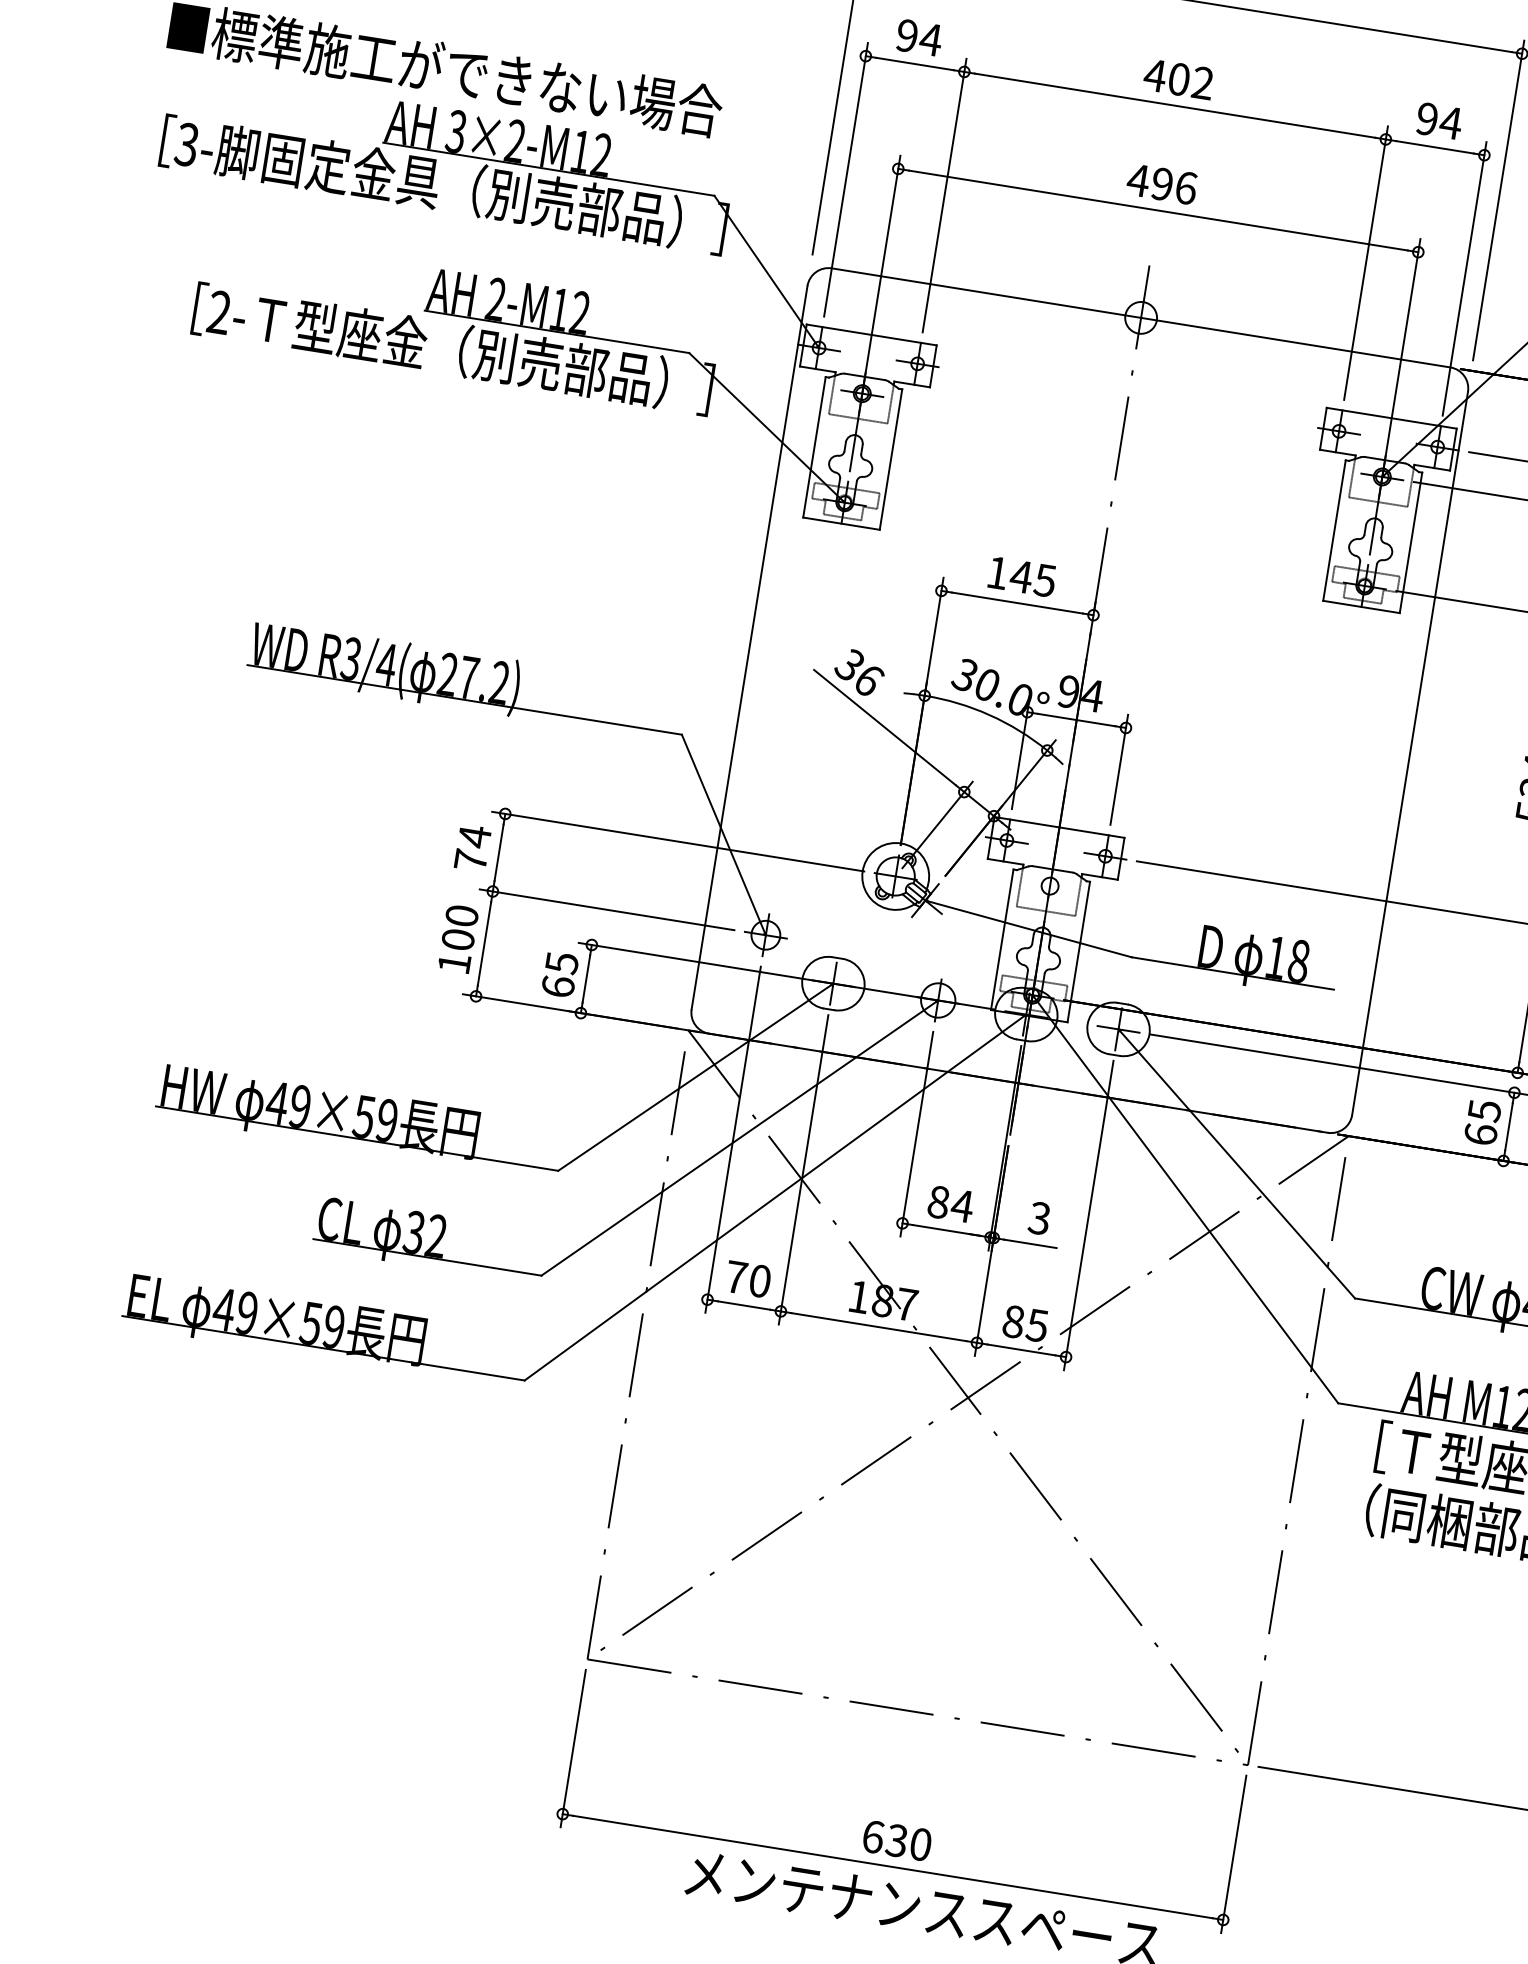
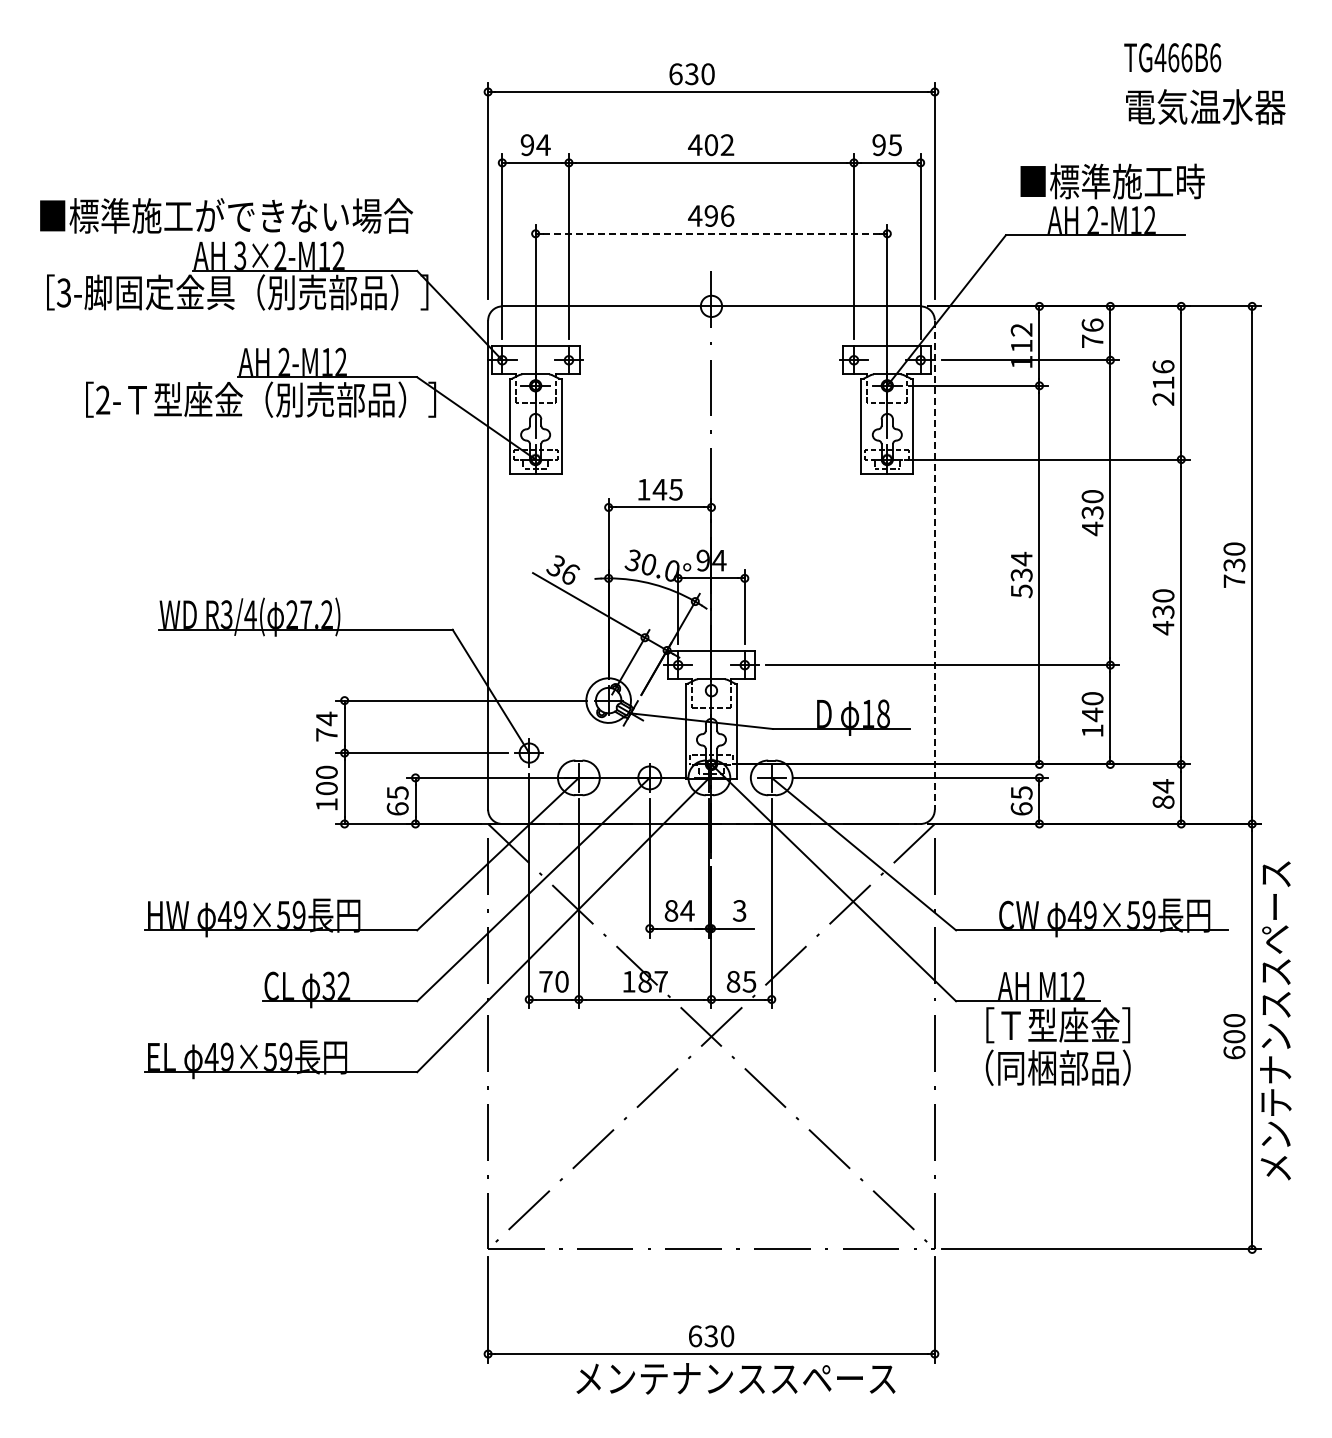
text: (1451, 123) -> (895, 145), 94 -> 95
line: (1158, 210) -> (711, 233), solid -> dashed
line: (1409, 753) -> (934, 565), solid -> dashed

